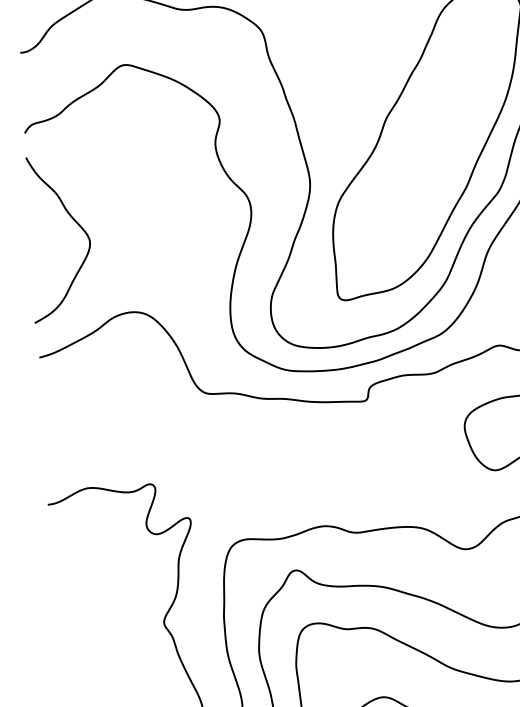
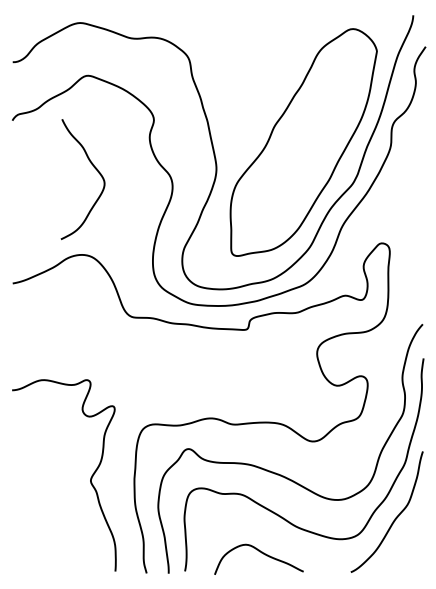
curve: (73, 221) -> (93, 167), moved

